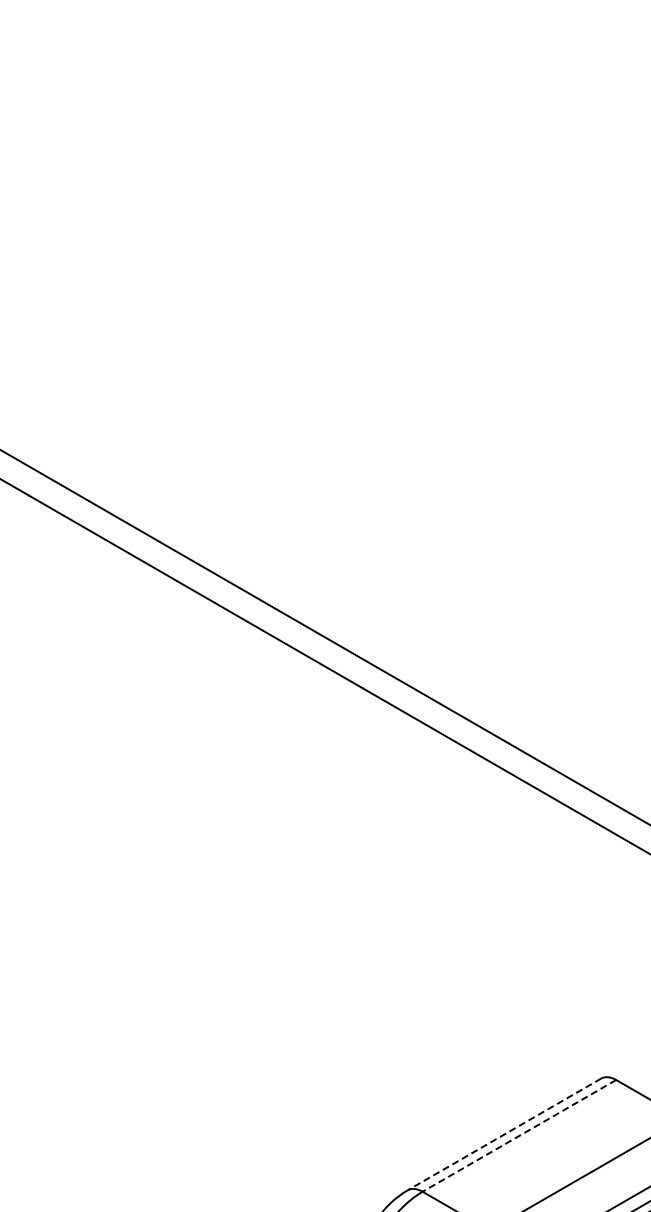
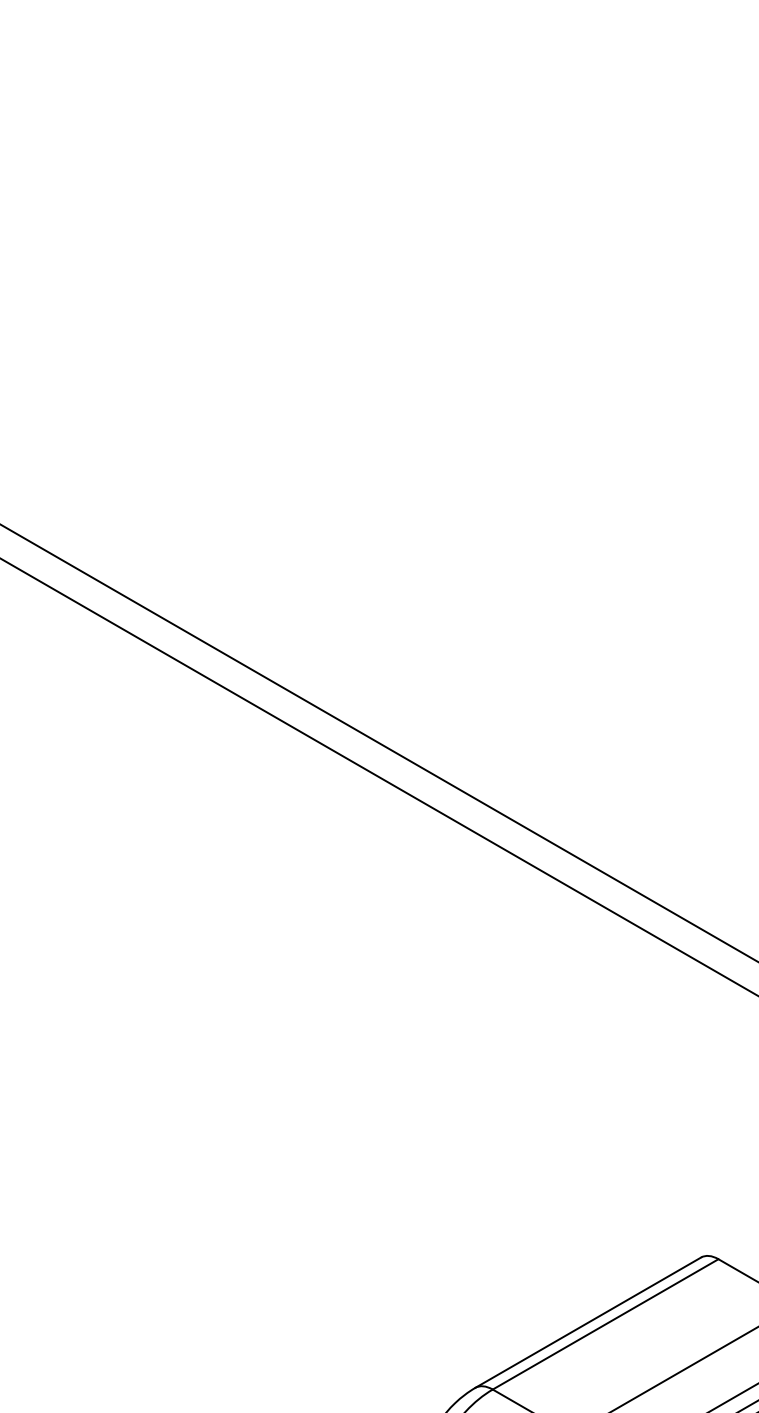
line: (504, 1134) -> (588, 1322), dashed -> solid
line: (519, 1135) -> (605, 1323), dashed -> solid

